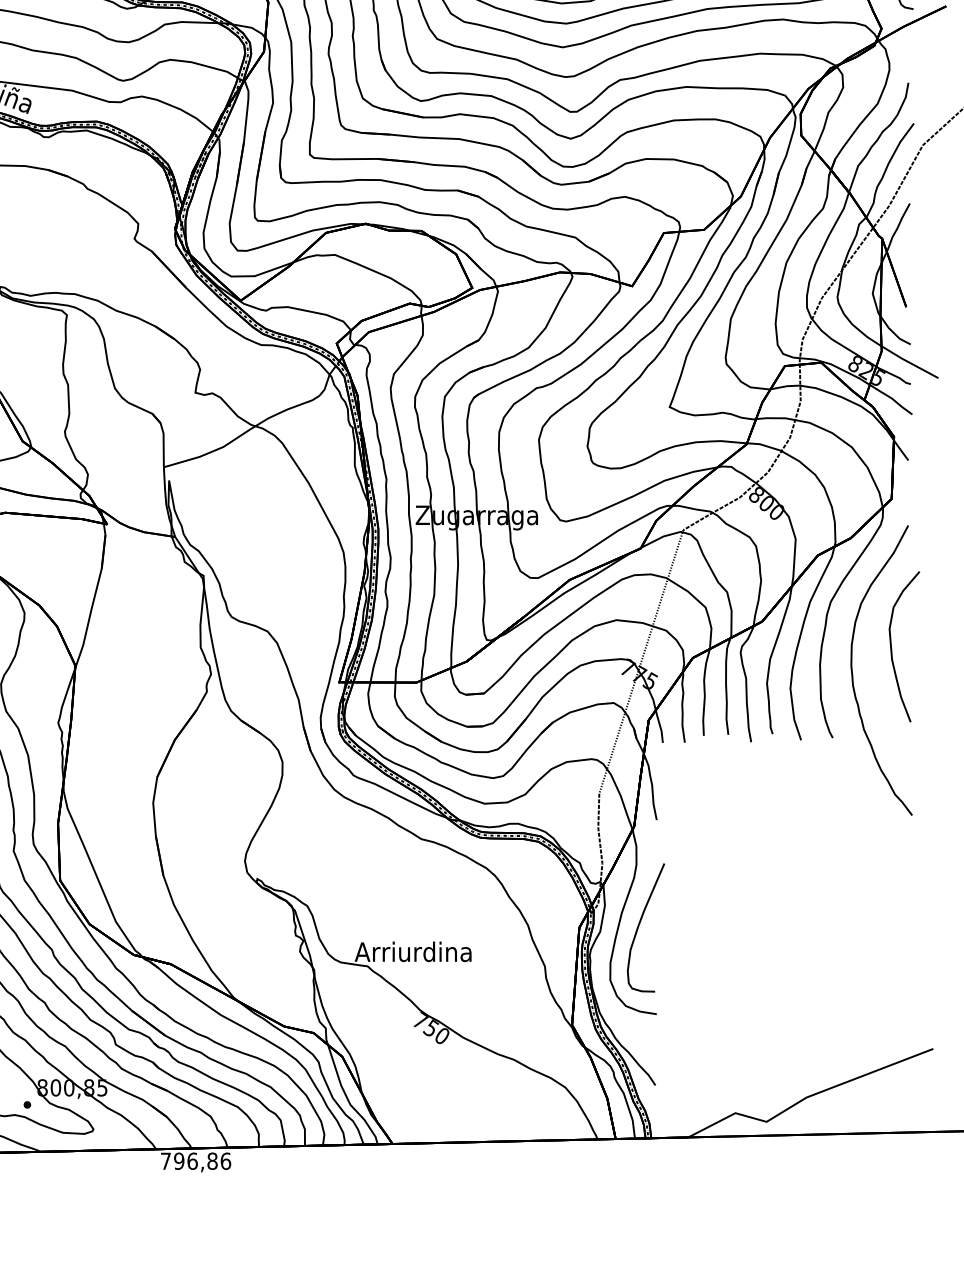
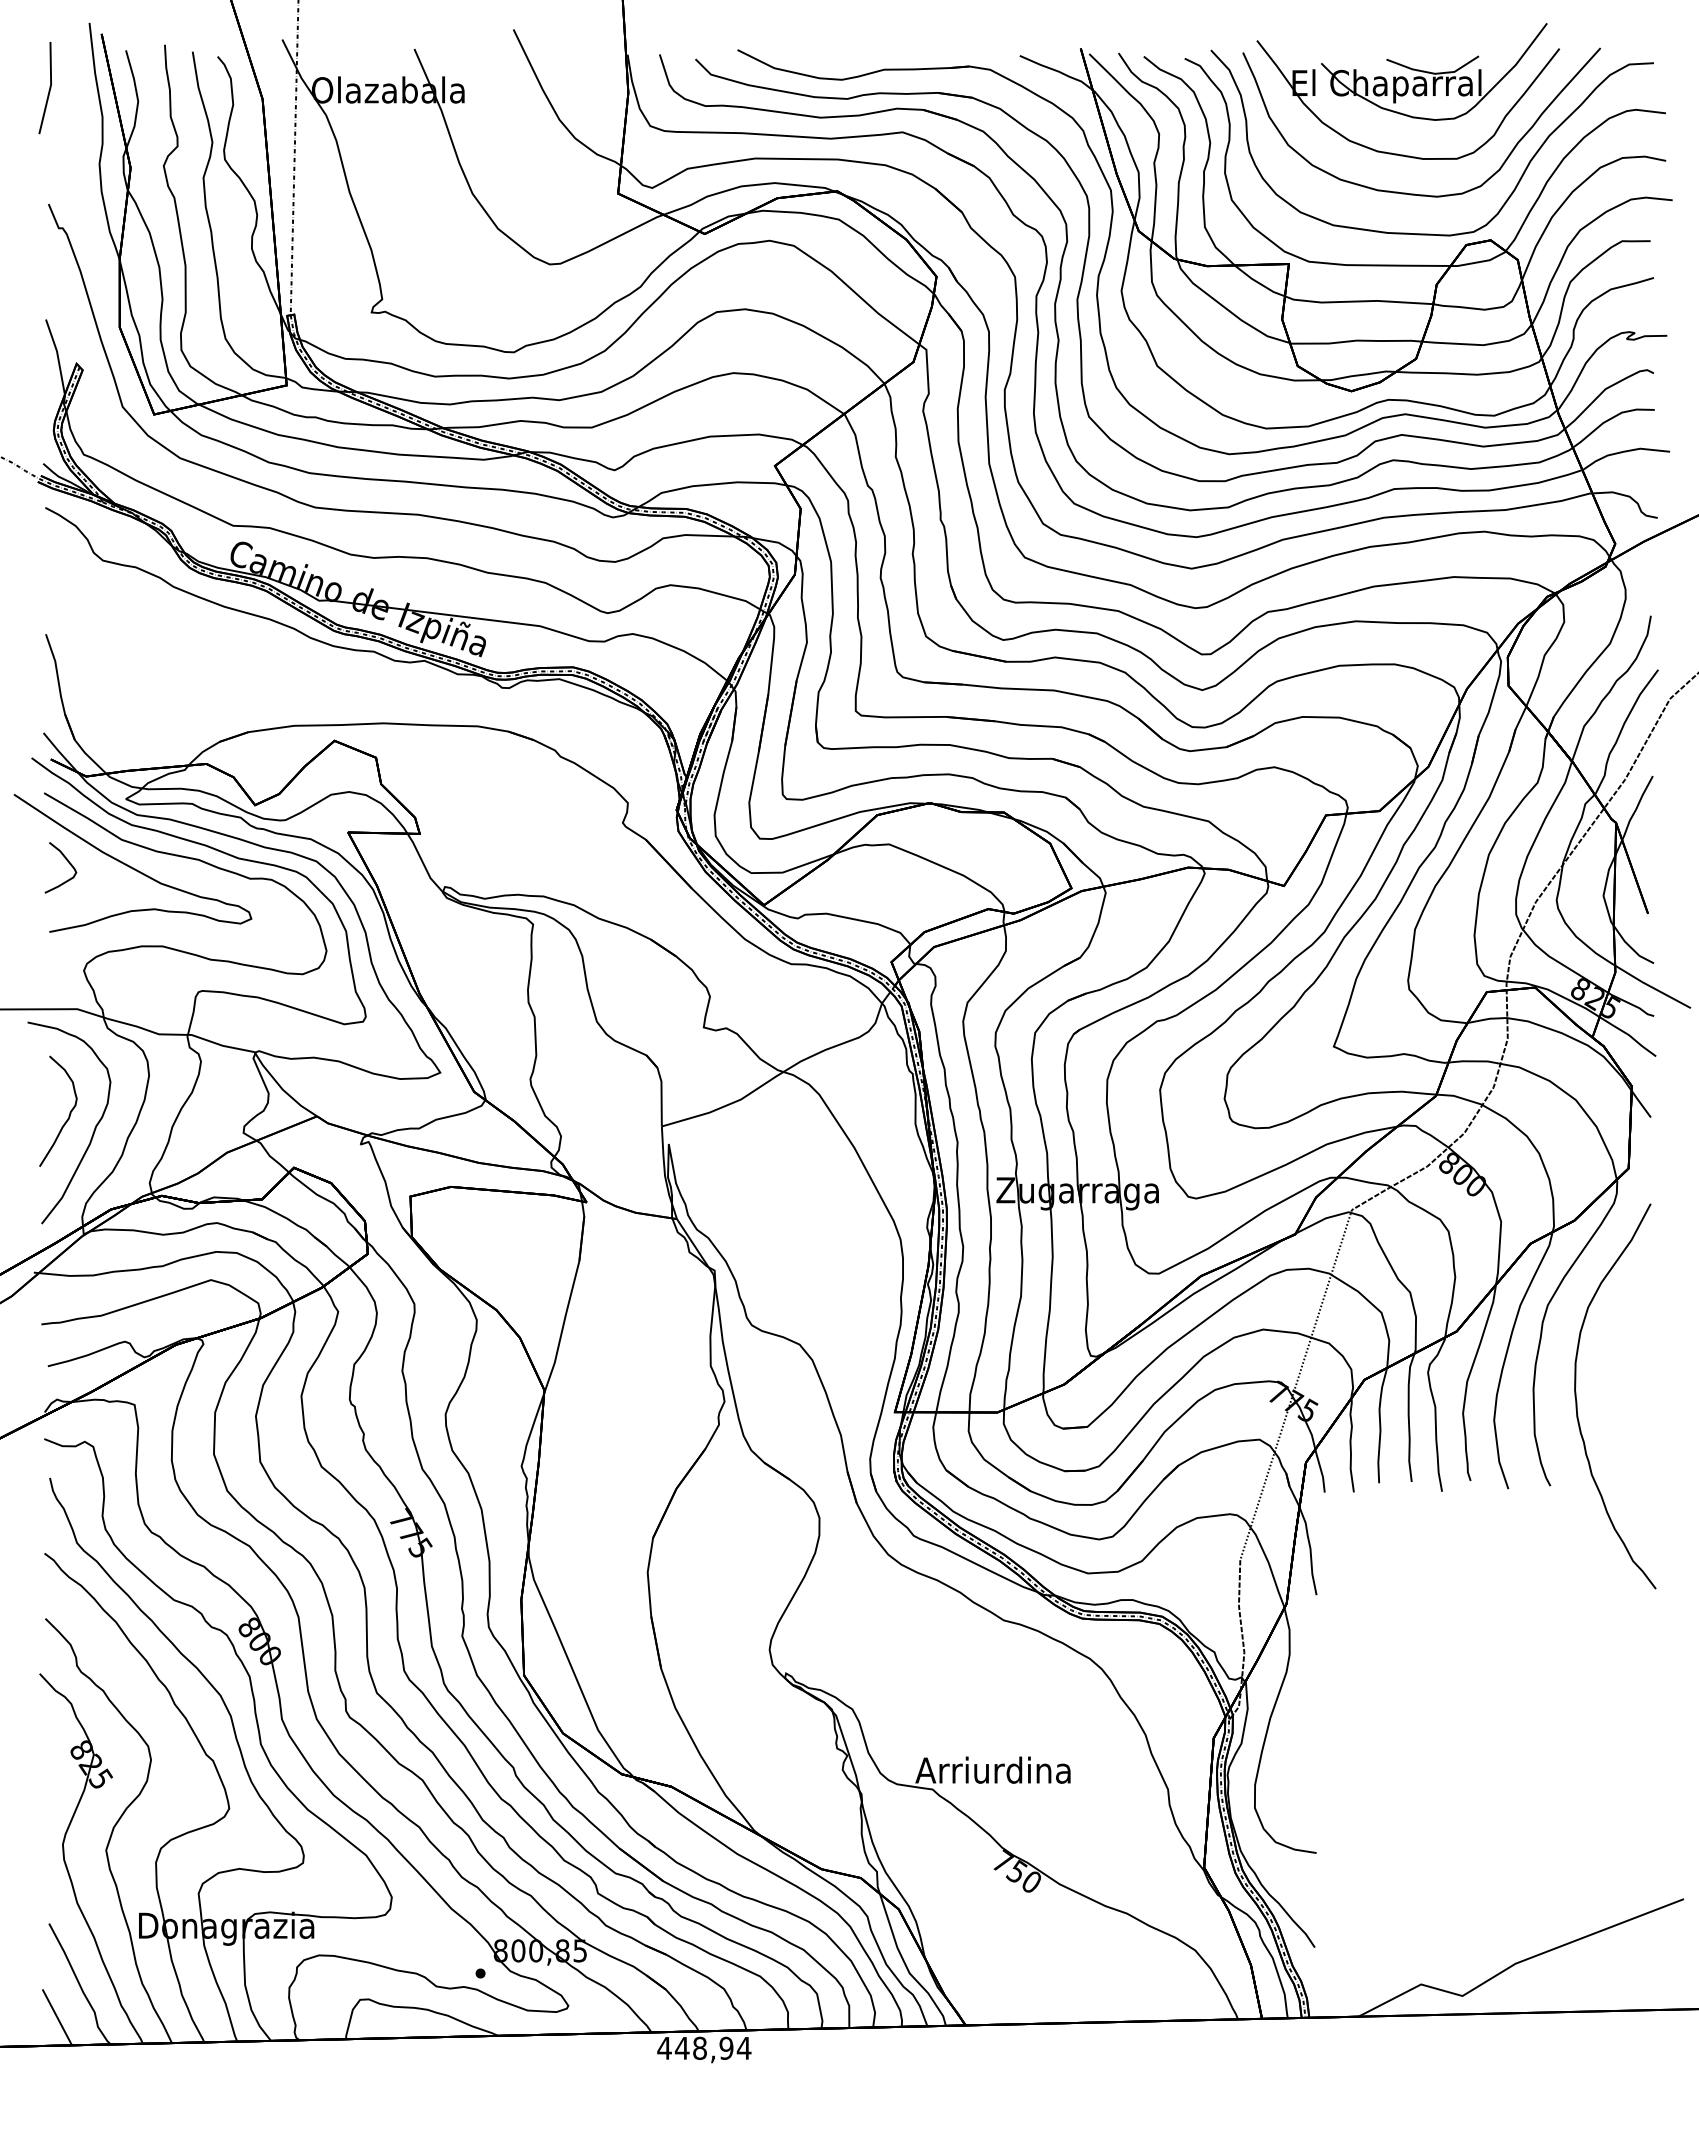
curve: (892, 650) -> (1629, 1369), removed
curve: (640, 924) -> (1294, 1733), removed
text: (195, 1160) -> (704, 2047), 796,86 -> 448,94

